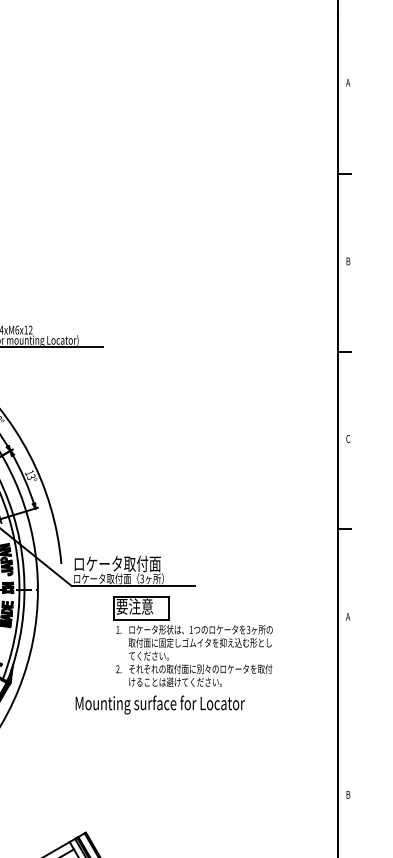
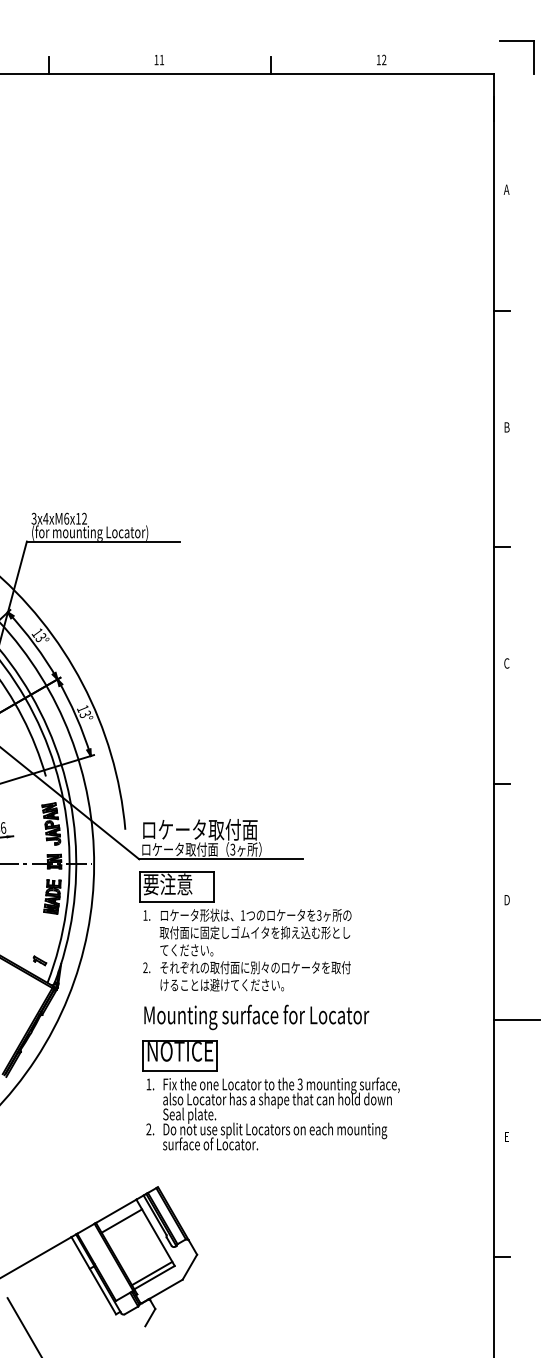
text: (347, 617) -> (506, 900), A -> D
part: (193, 641) -> (245, 931), moved
line: (355, 707) -> (516, 1020), added
part: (170, 763) -> (270, 1095), added
text: (347, 794) -> (506, 1136), B -> E

